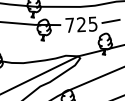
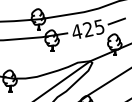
text: (69, 24) -> (76, 31), 725 -> 425

